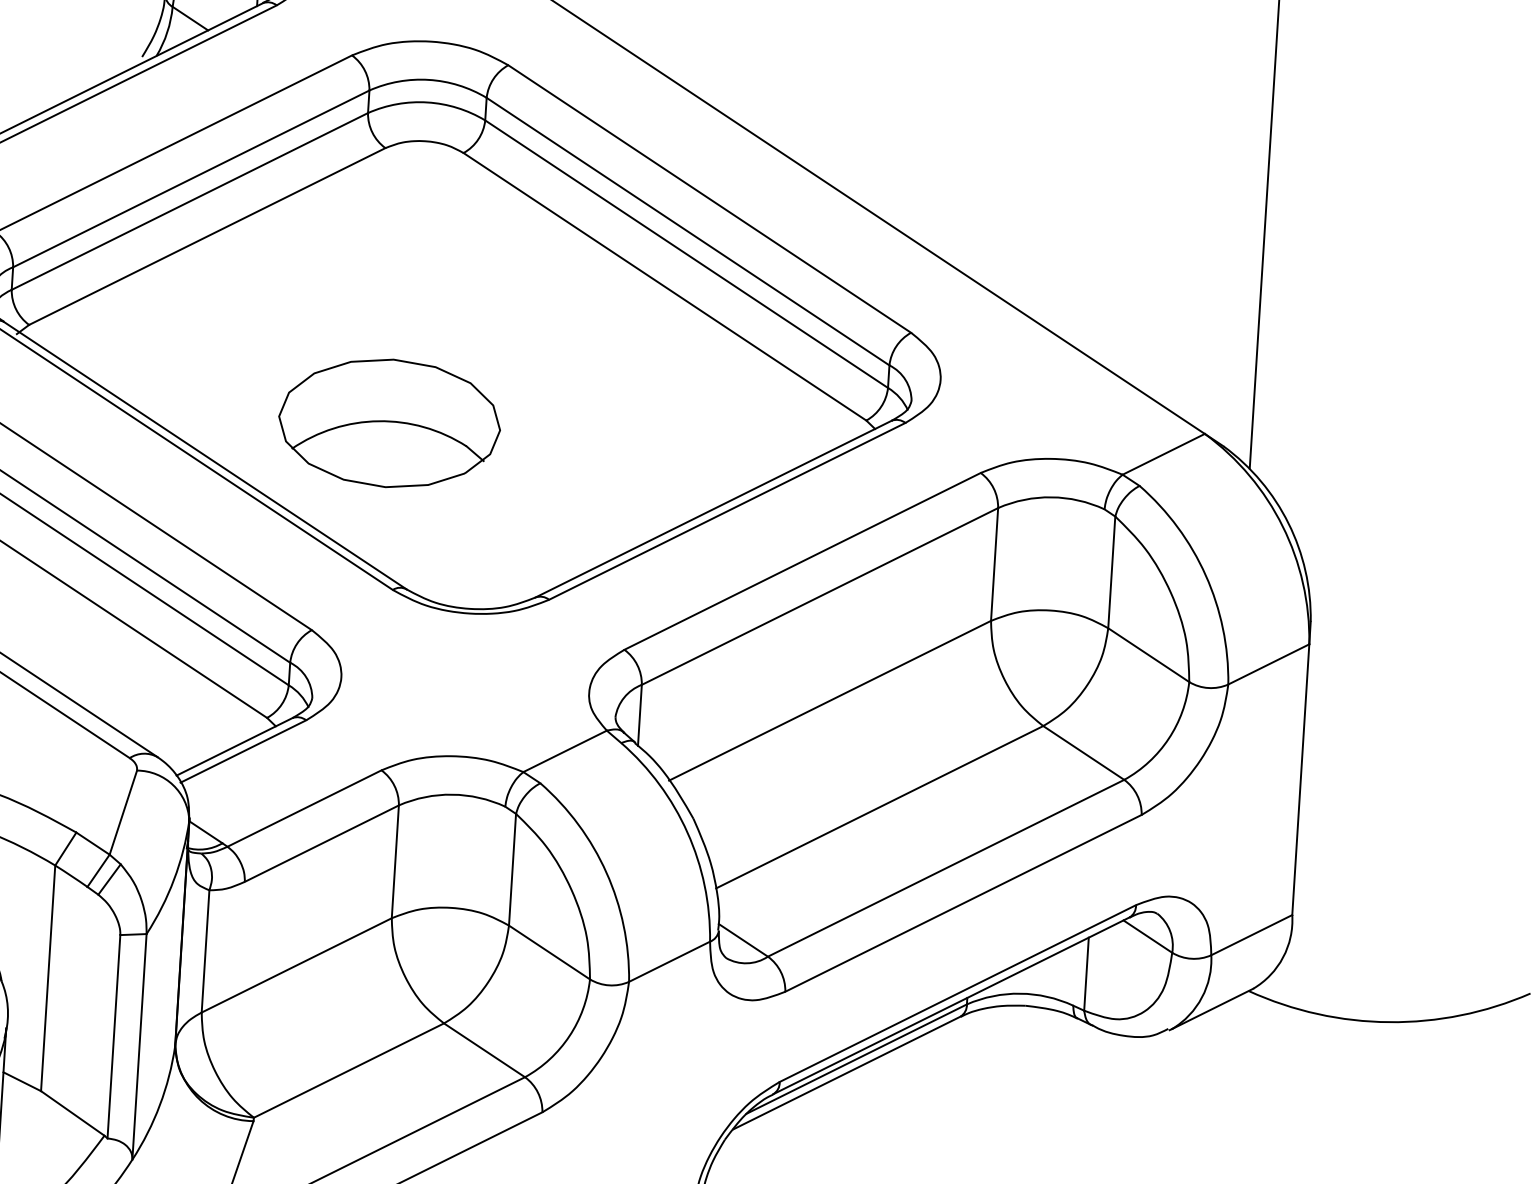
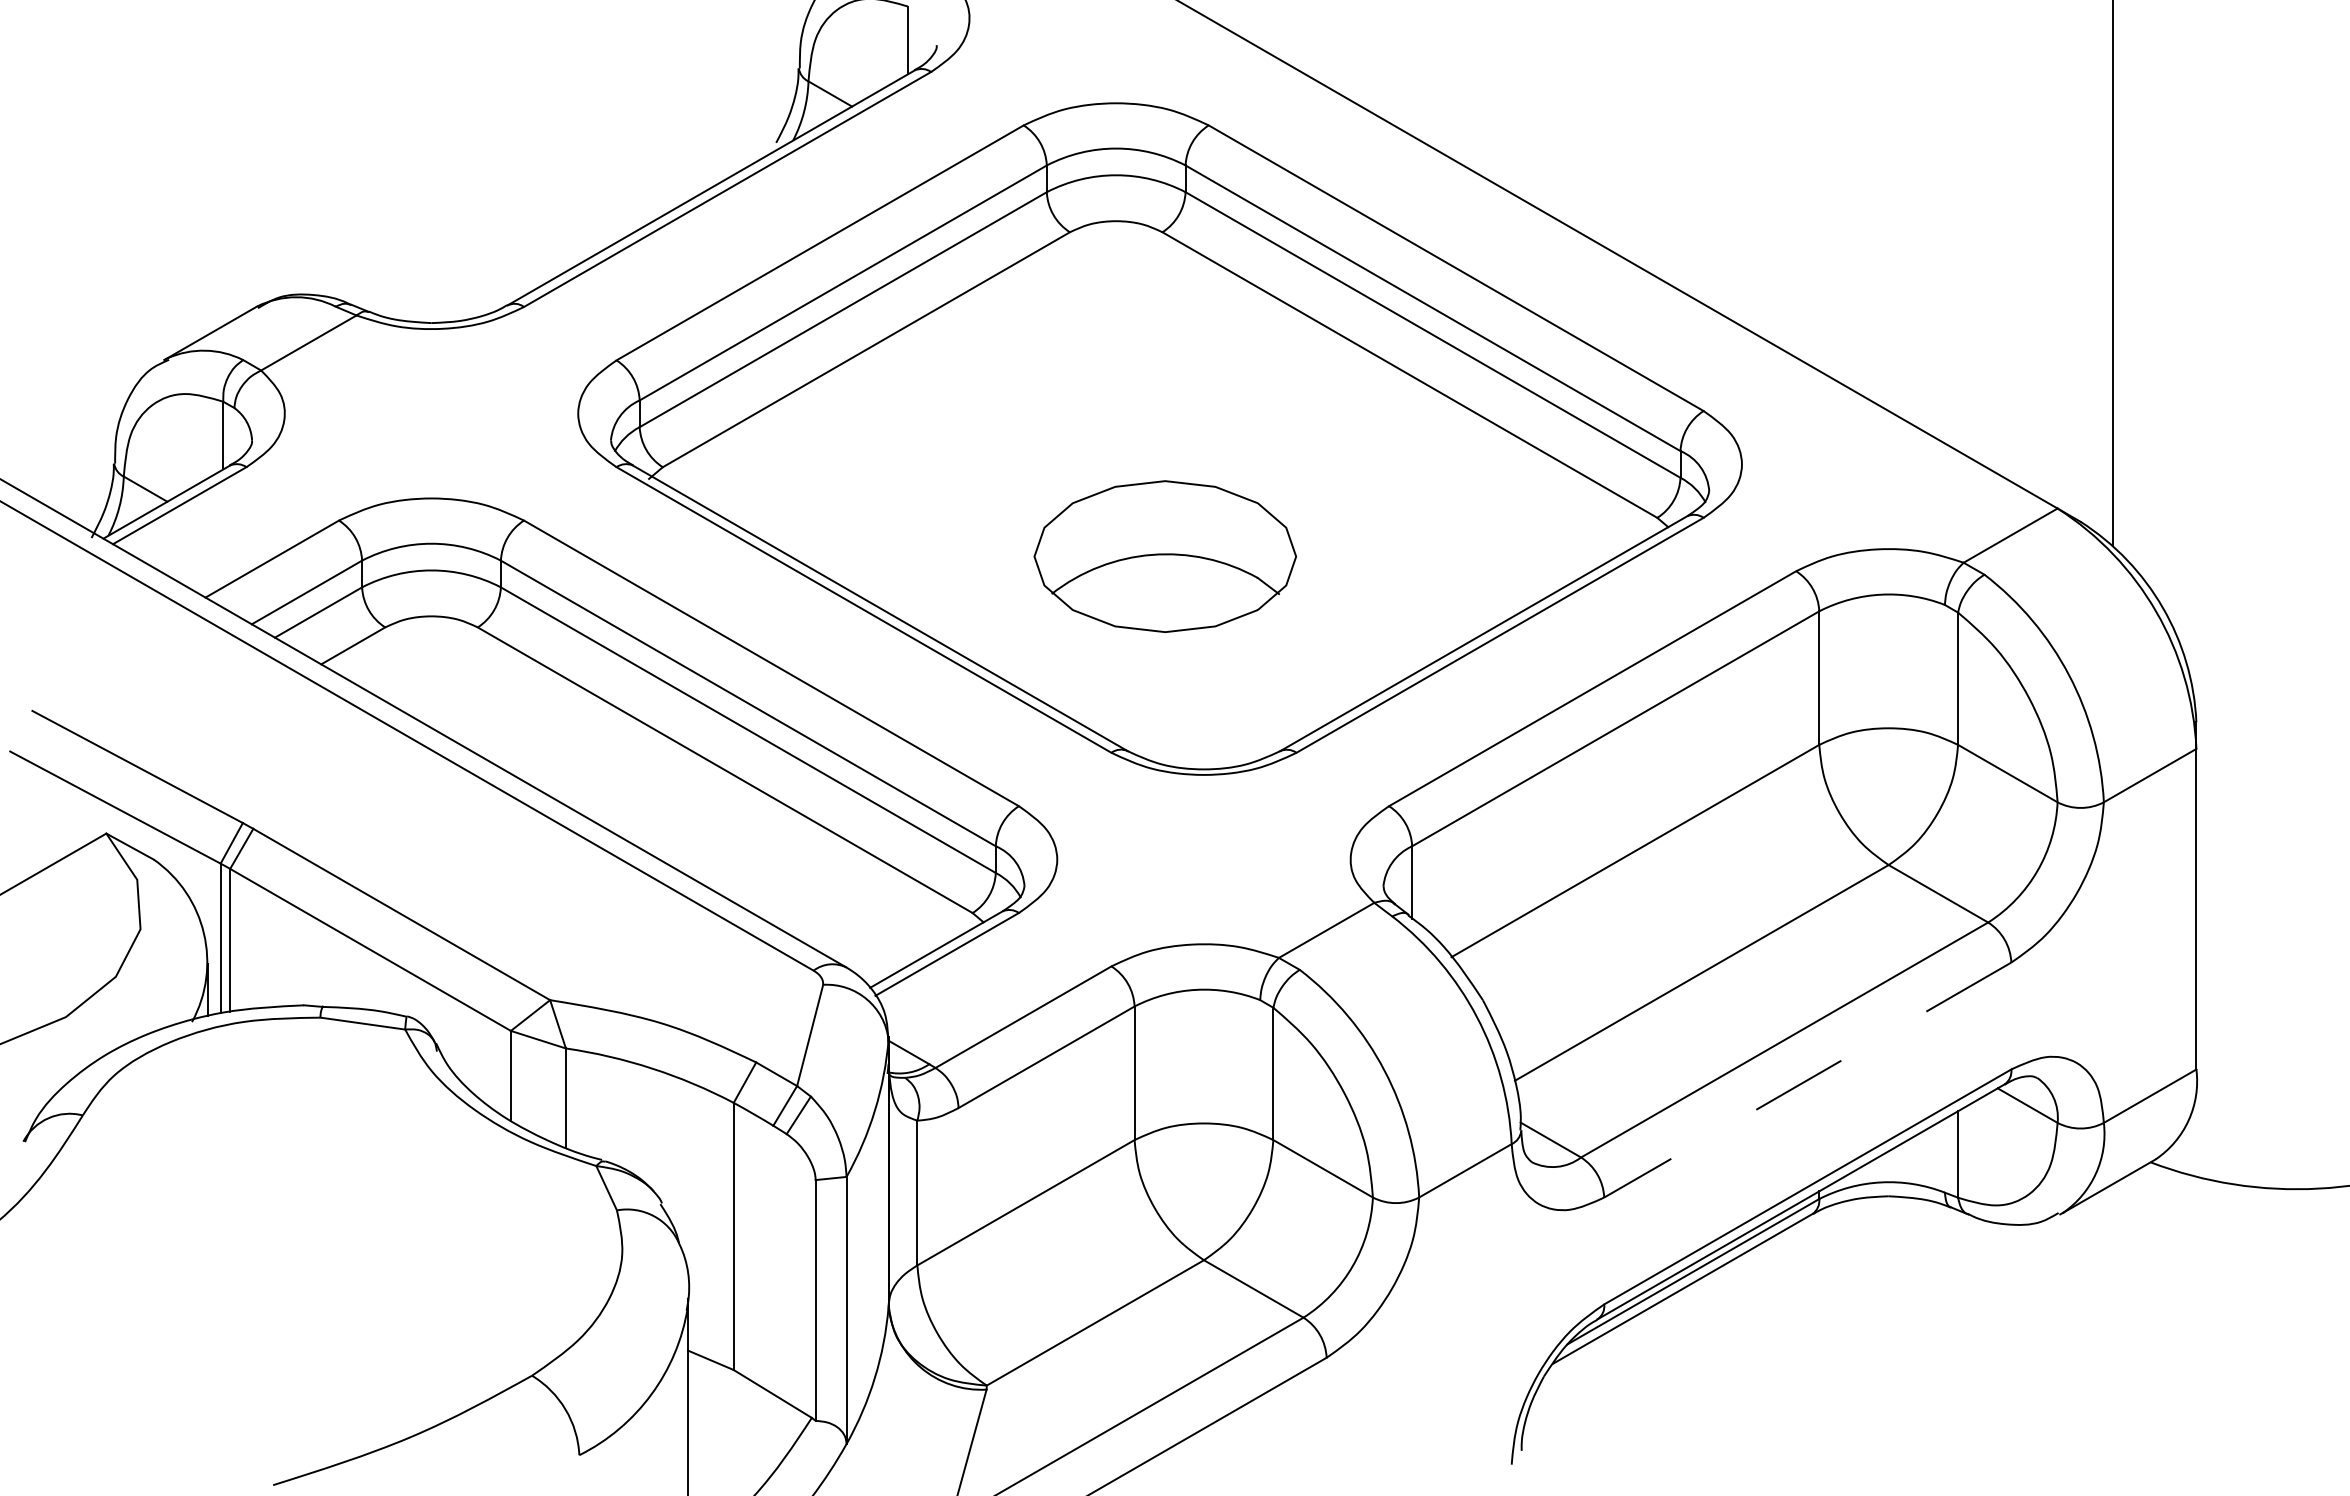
part: (389, 423) -> (1165, 556), moved
line: (963, 903) -> (1807, 1080), solid -> dashed

